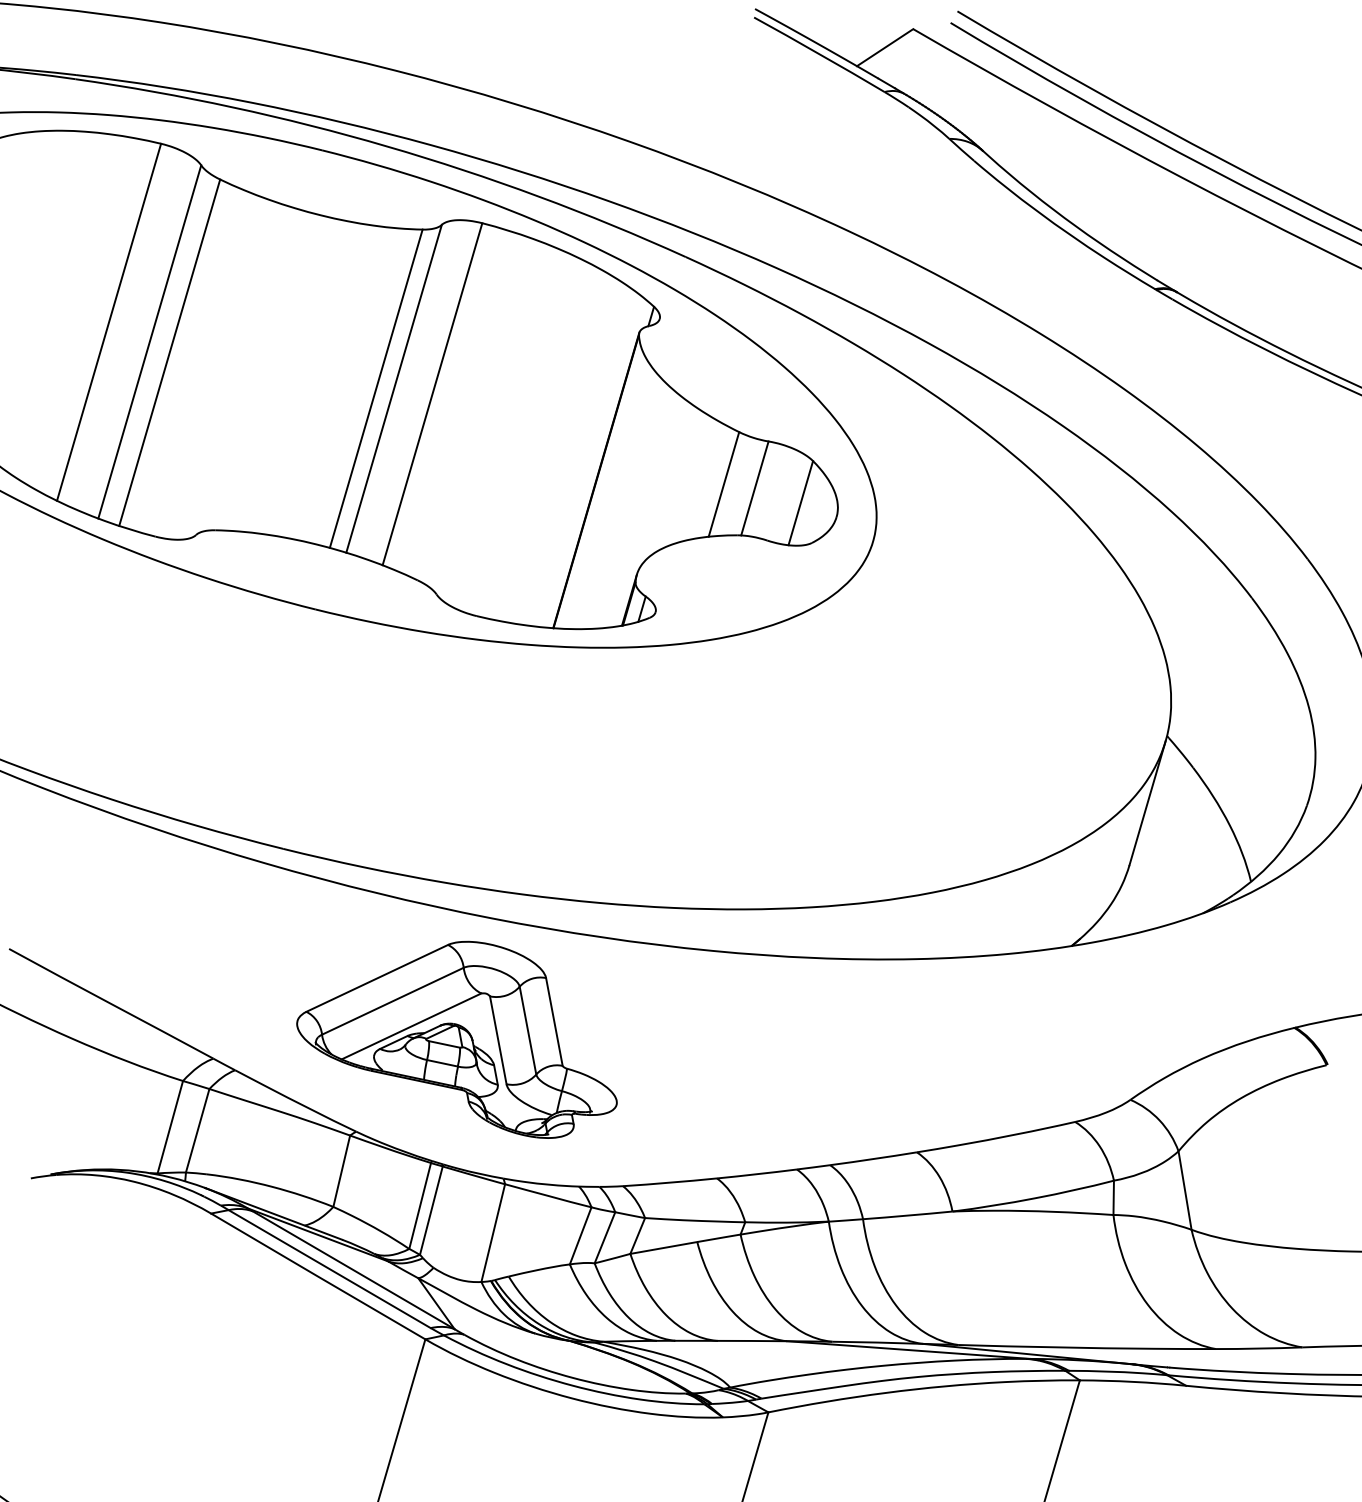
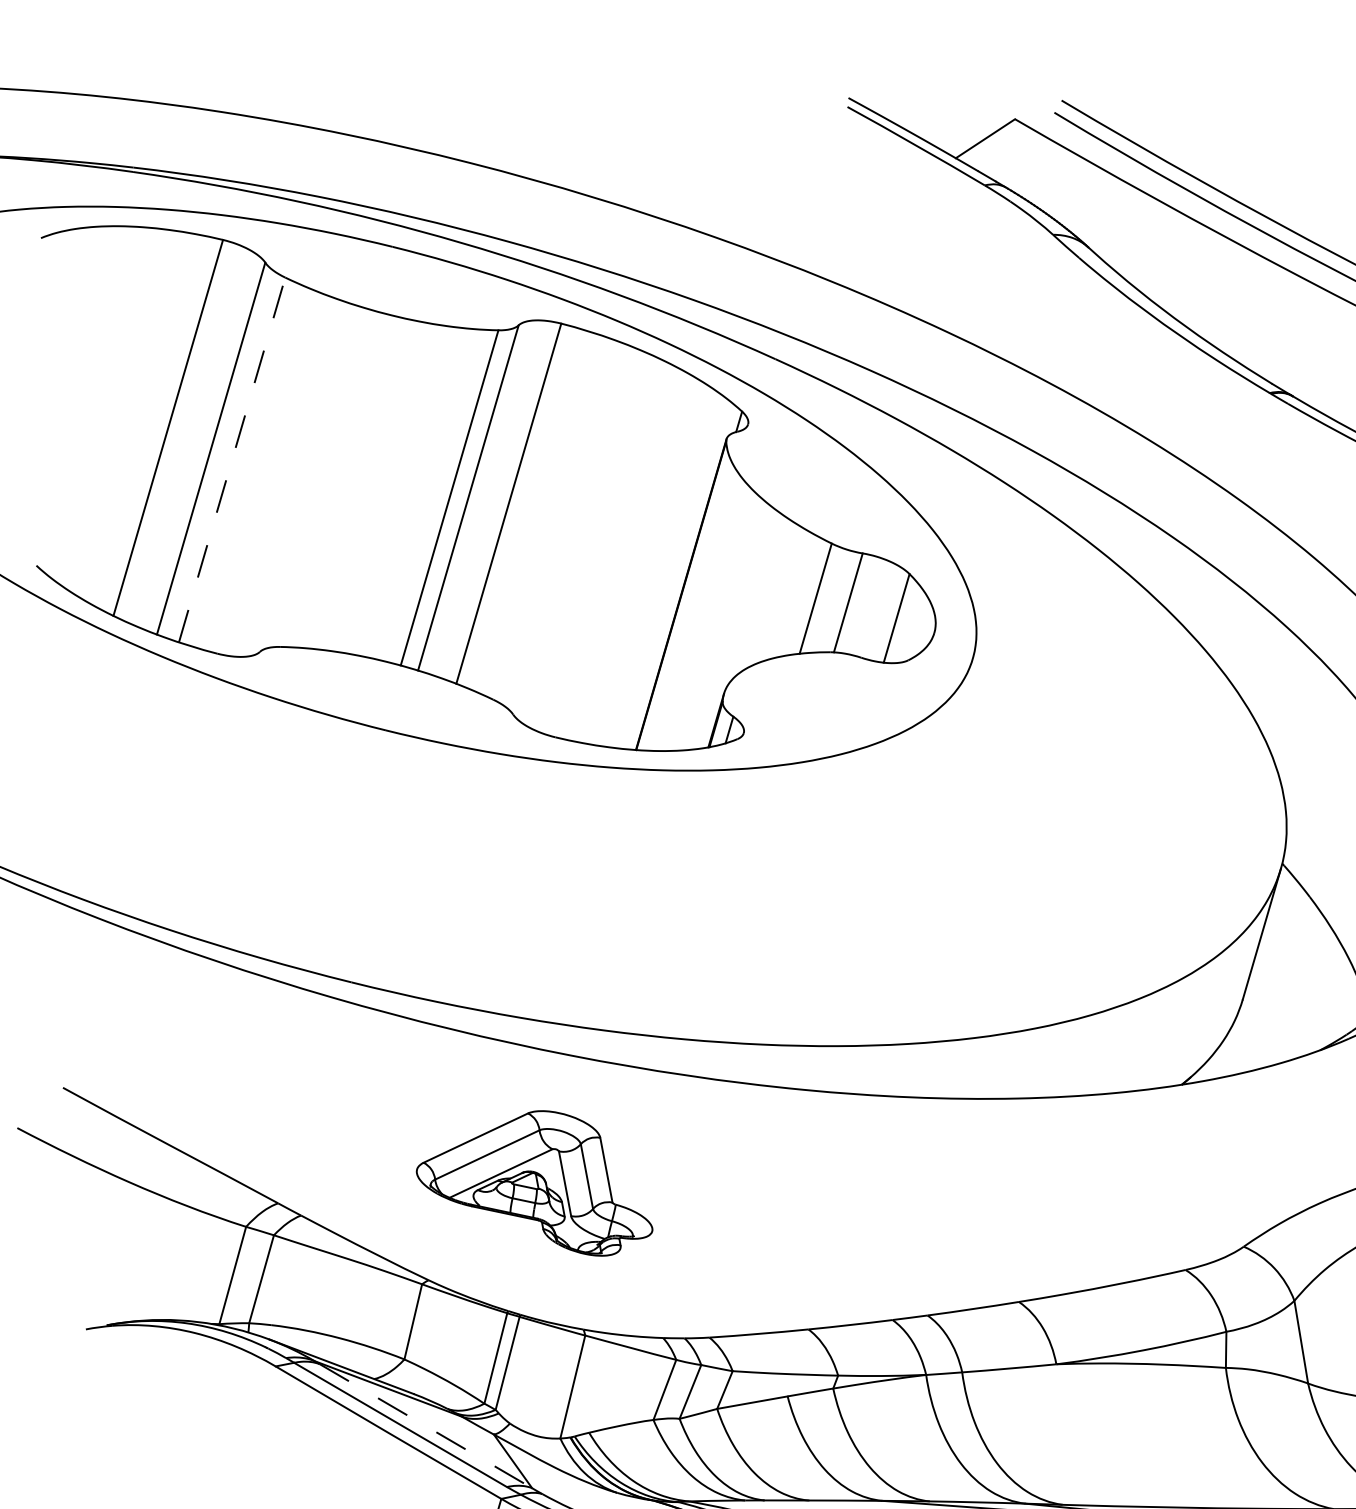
line: (169, 352) -> (231, 459), solid -> dashed
part: (456, 1039) -> (534, 1183), size x0.7
line: (353, 1270) -> (425, 1426), solid -> dashed

